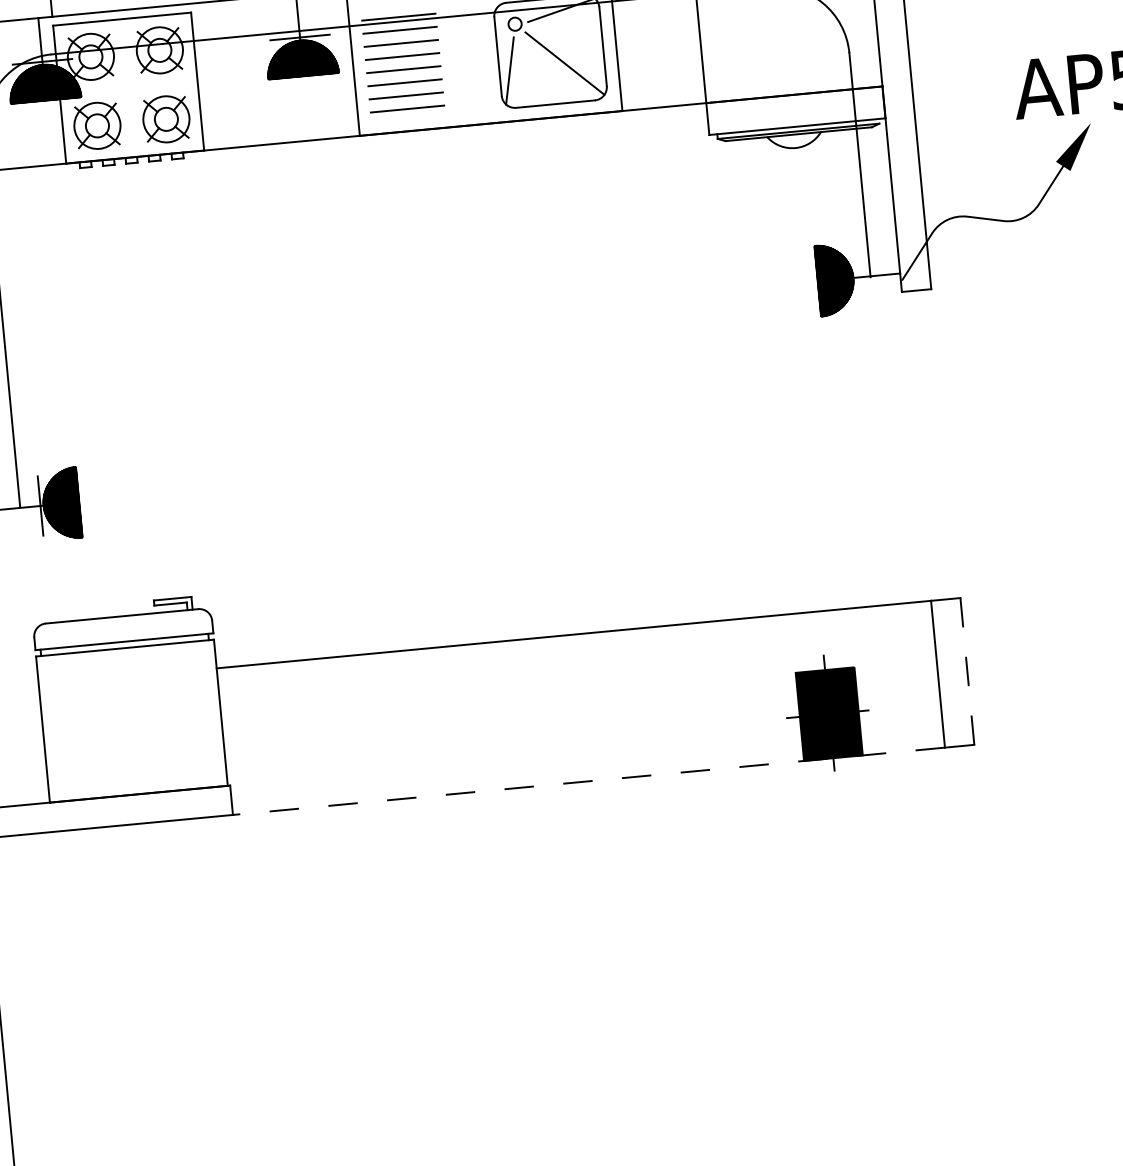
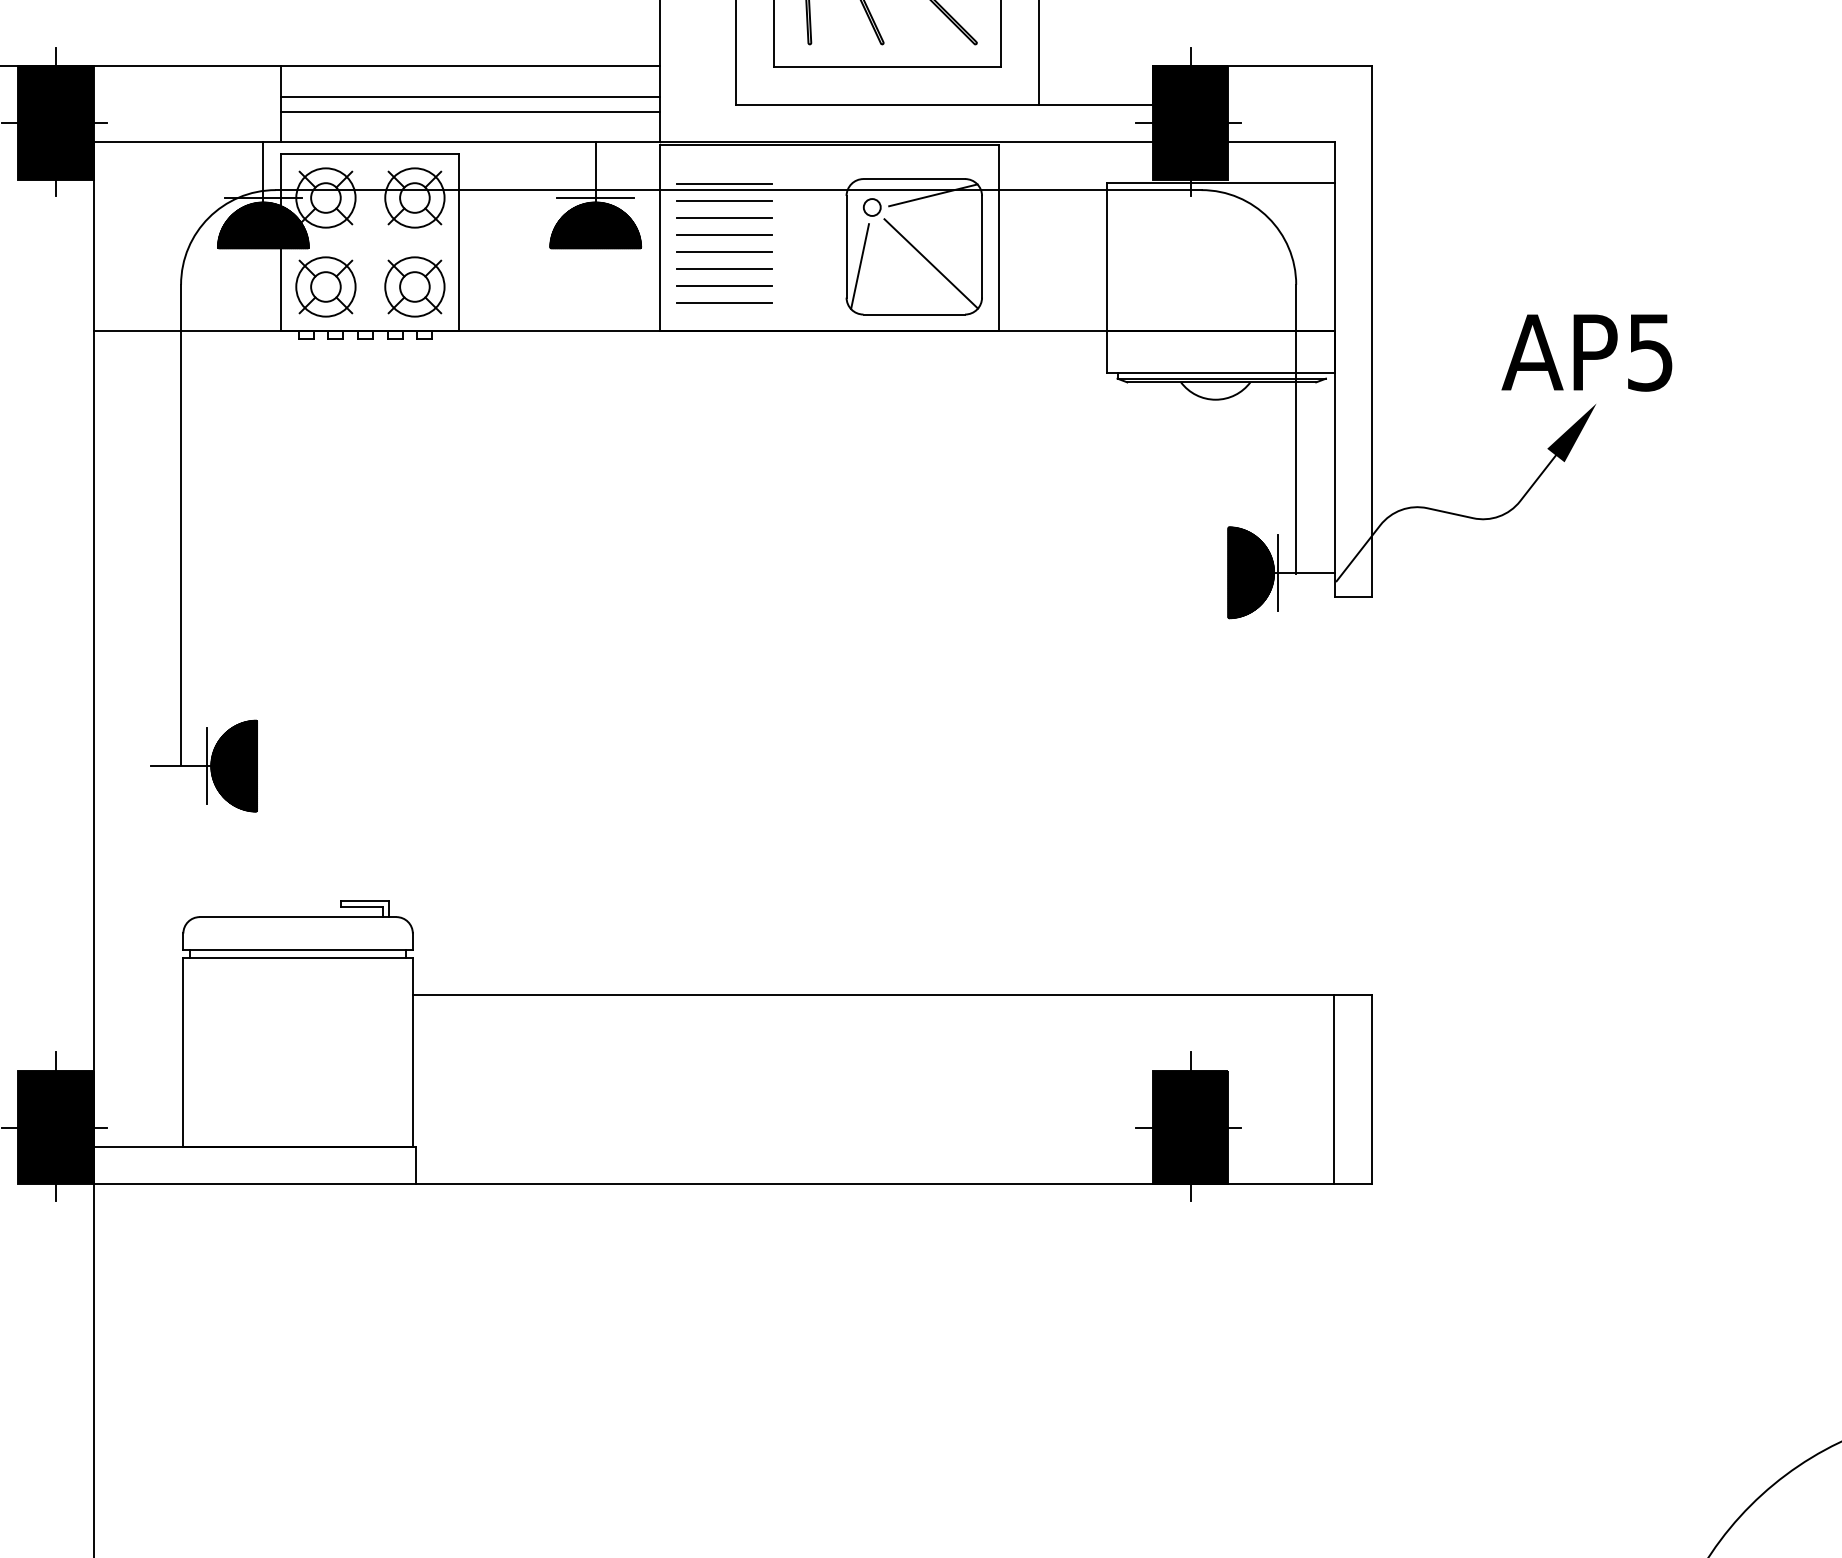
line: (856, 277) -> (1278, 572), added
line: (967, 671) -> (1372, 1089), dashed -> solid
line: (588, 781) -> (874, 1184), dashed -> solid

